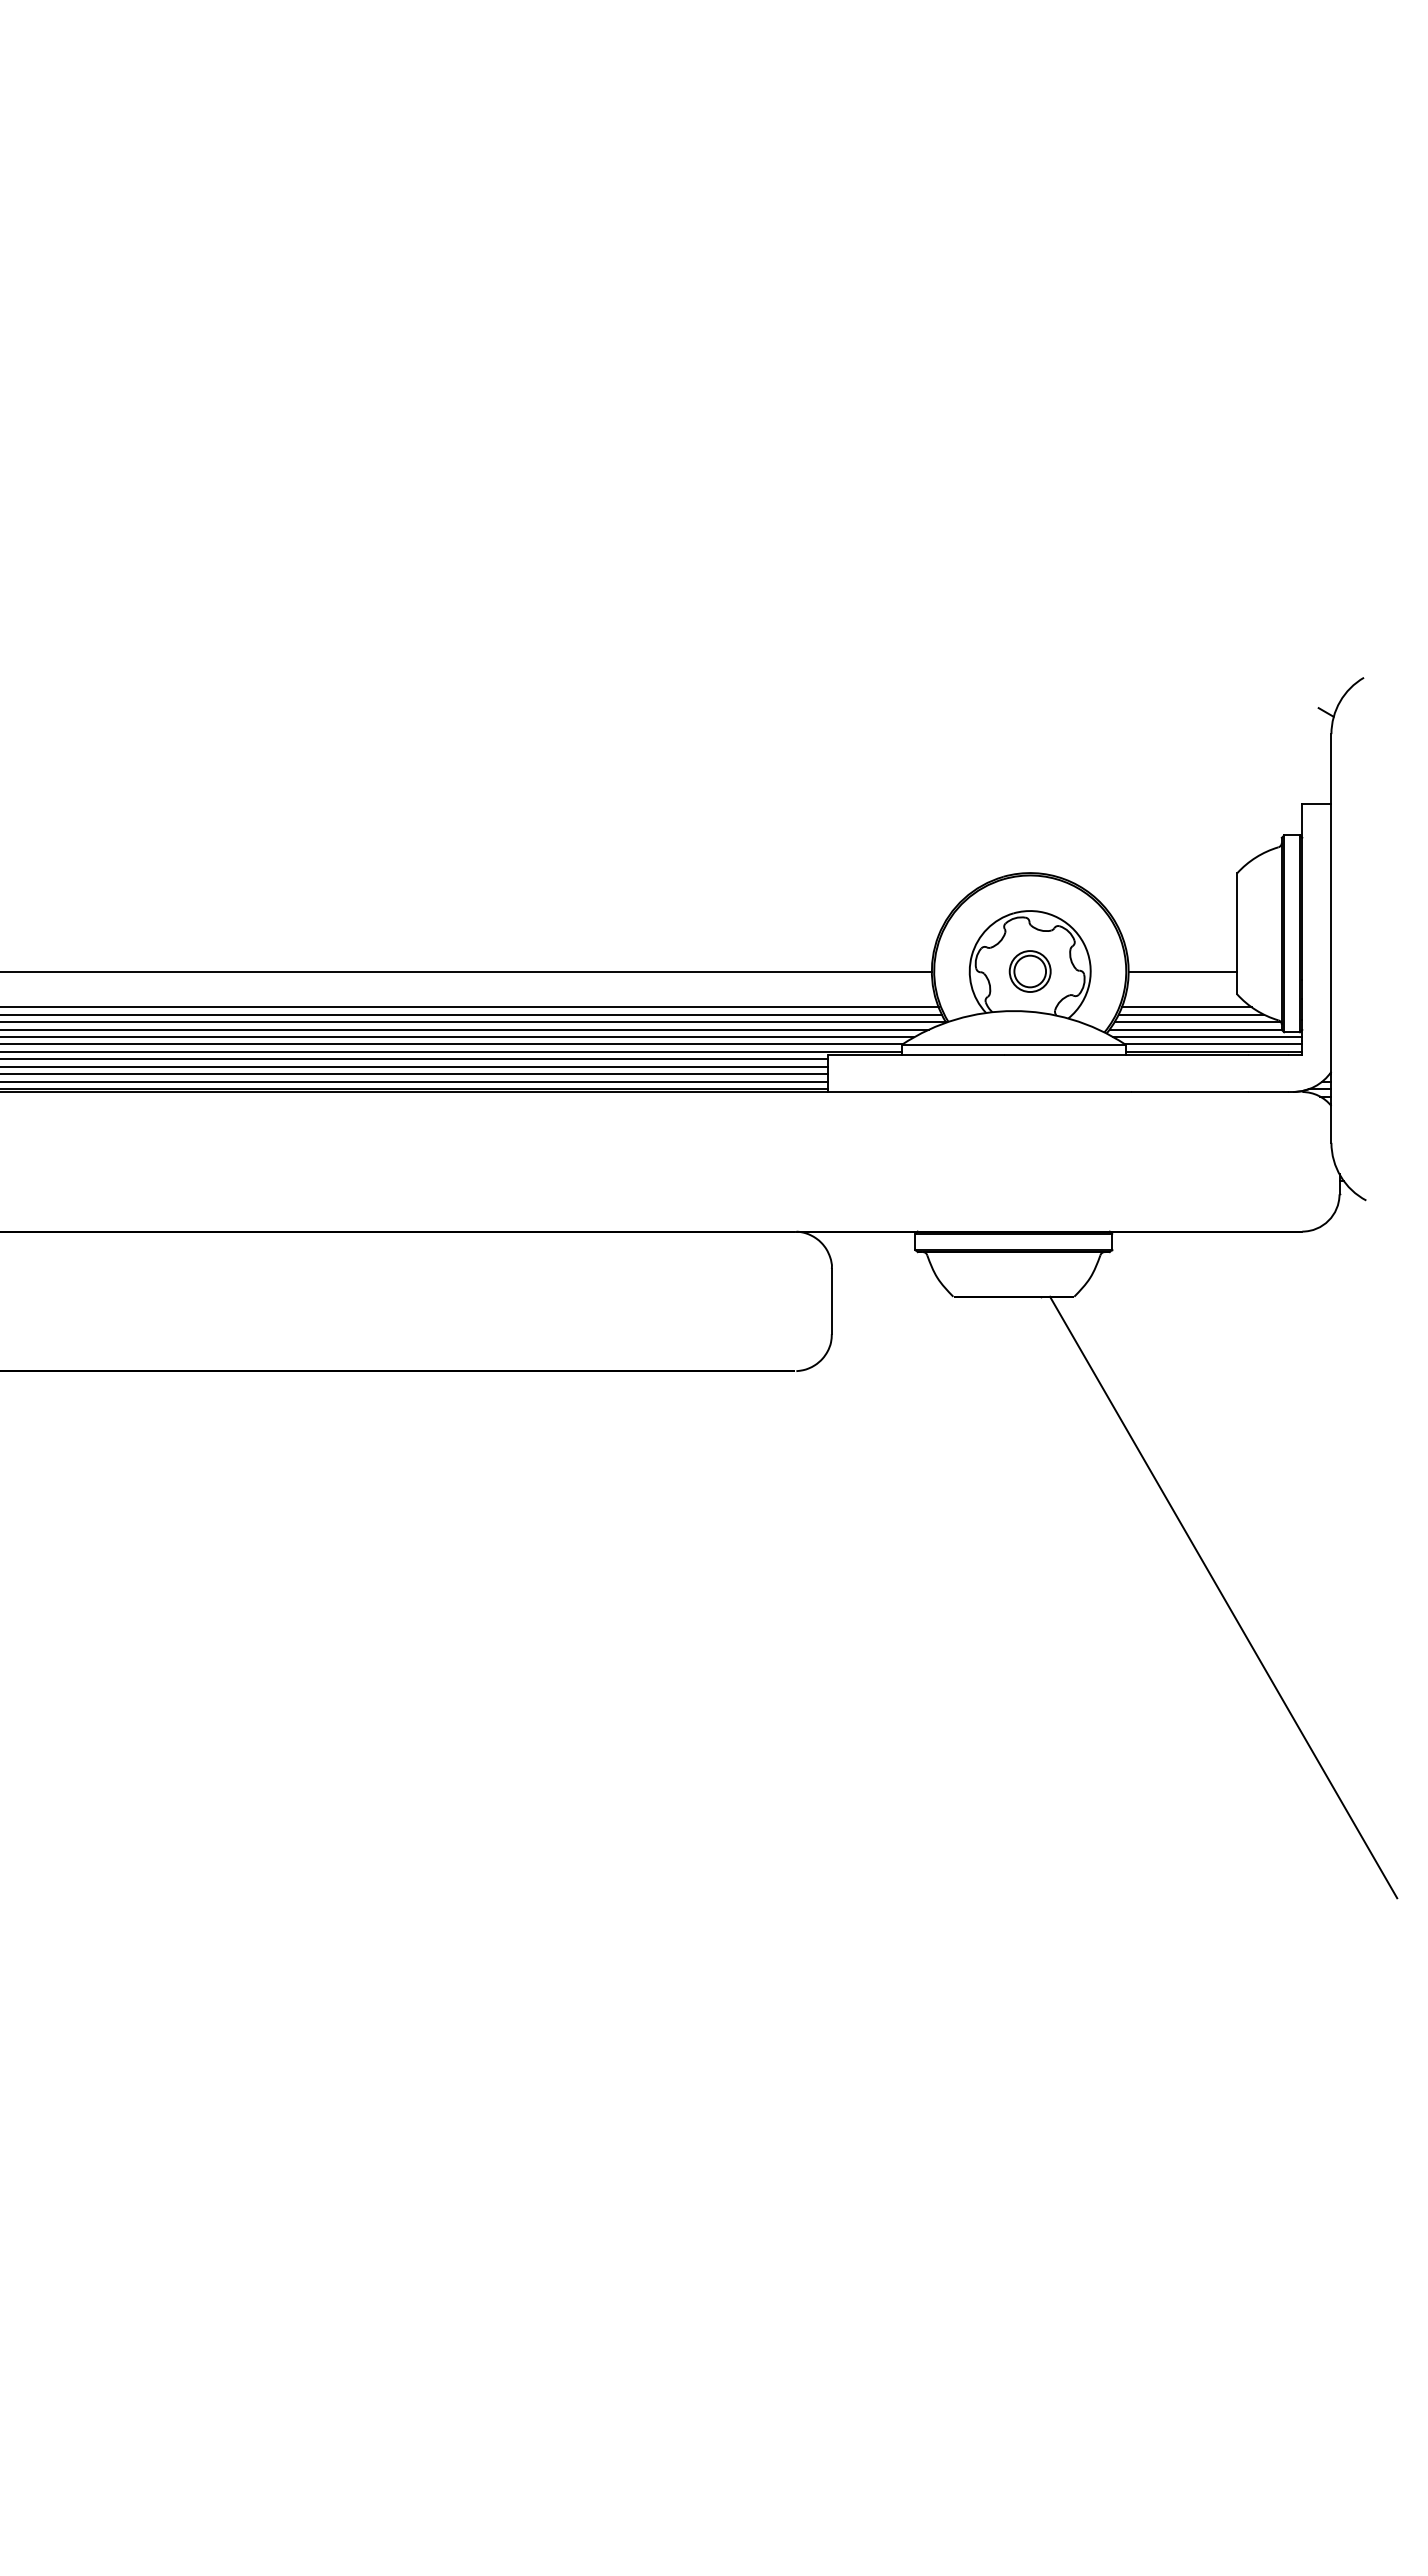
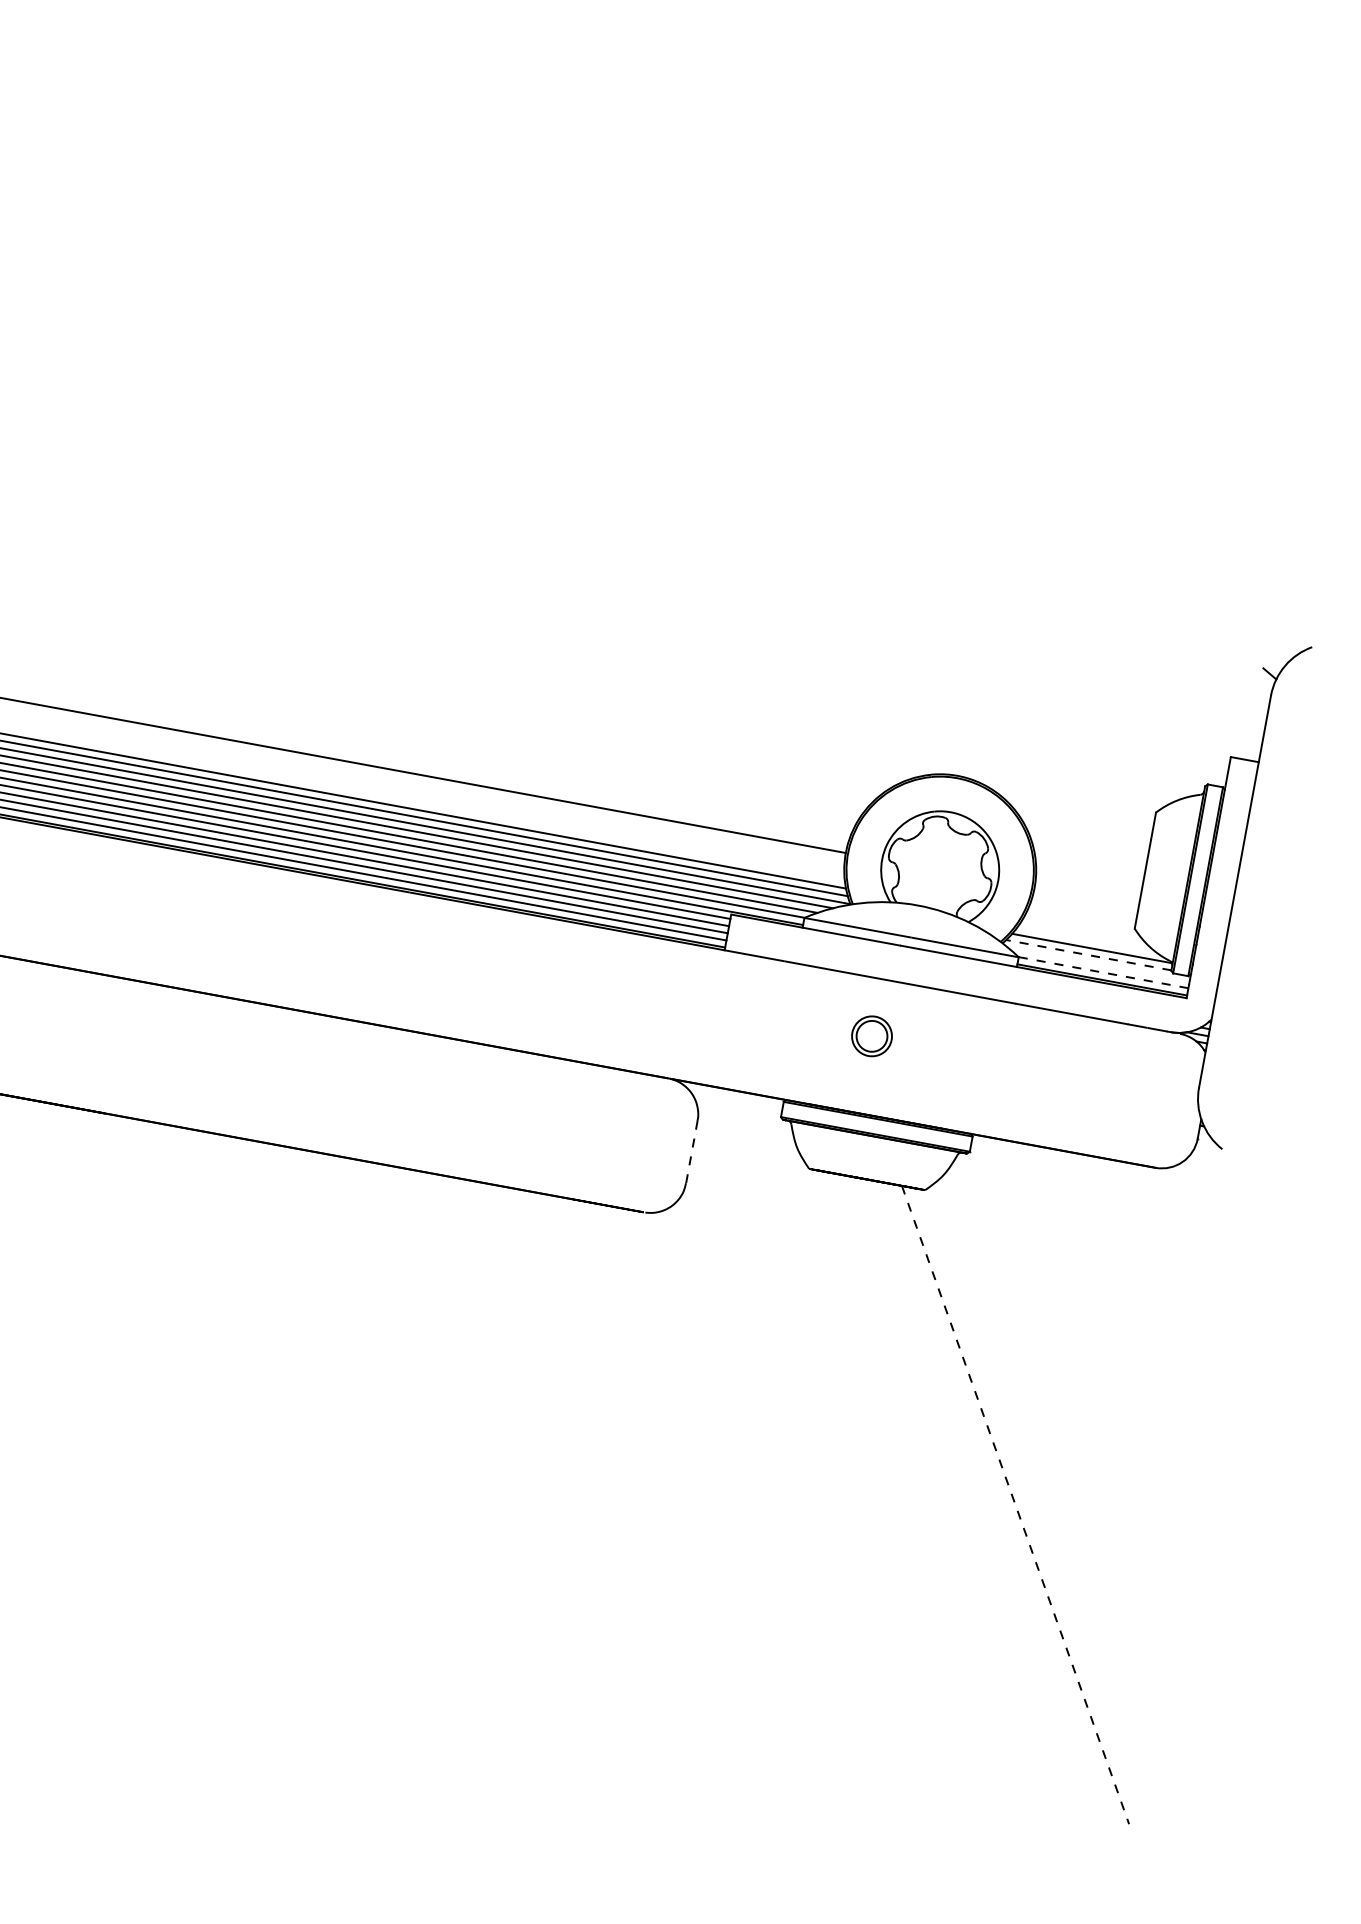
part: (1029, 971) -> (871, 1036), moved
line: (1182, 971) -> (1086, 897), removed
line: (1186, 1007) -> (1083, 932), removed
line: (1190, 1014) -> (1086, 939), removed
line: (1195, 1029) -> (1088, 955), solid -> dashed
line: (1207, 1037) -> (1098, 964), removed
line: (1213, 1044) -> (1103, 972), solid -> dashed
line: (832, 1301) -> (692, 1152), solid -> dashed
line: (1223, 1597) -> (1015, 1505), solid -> dashed

